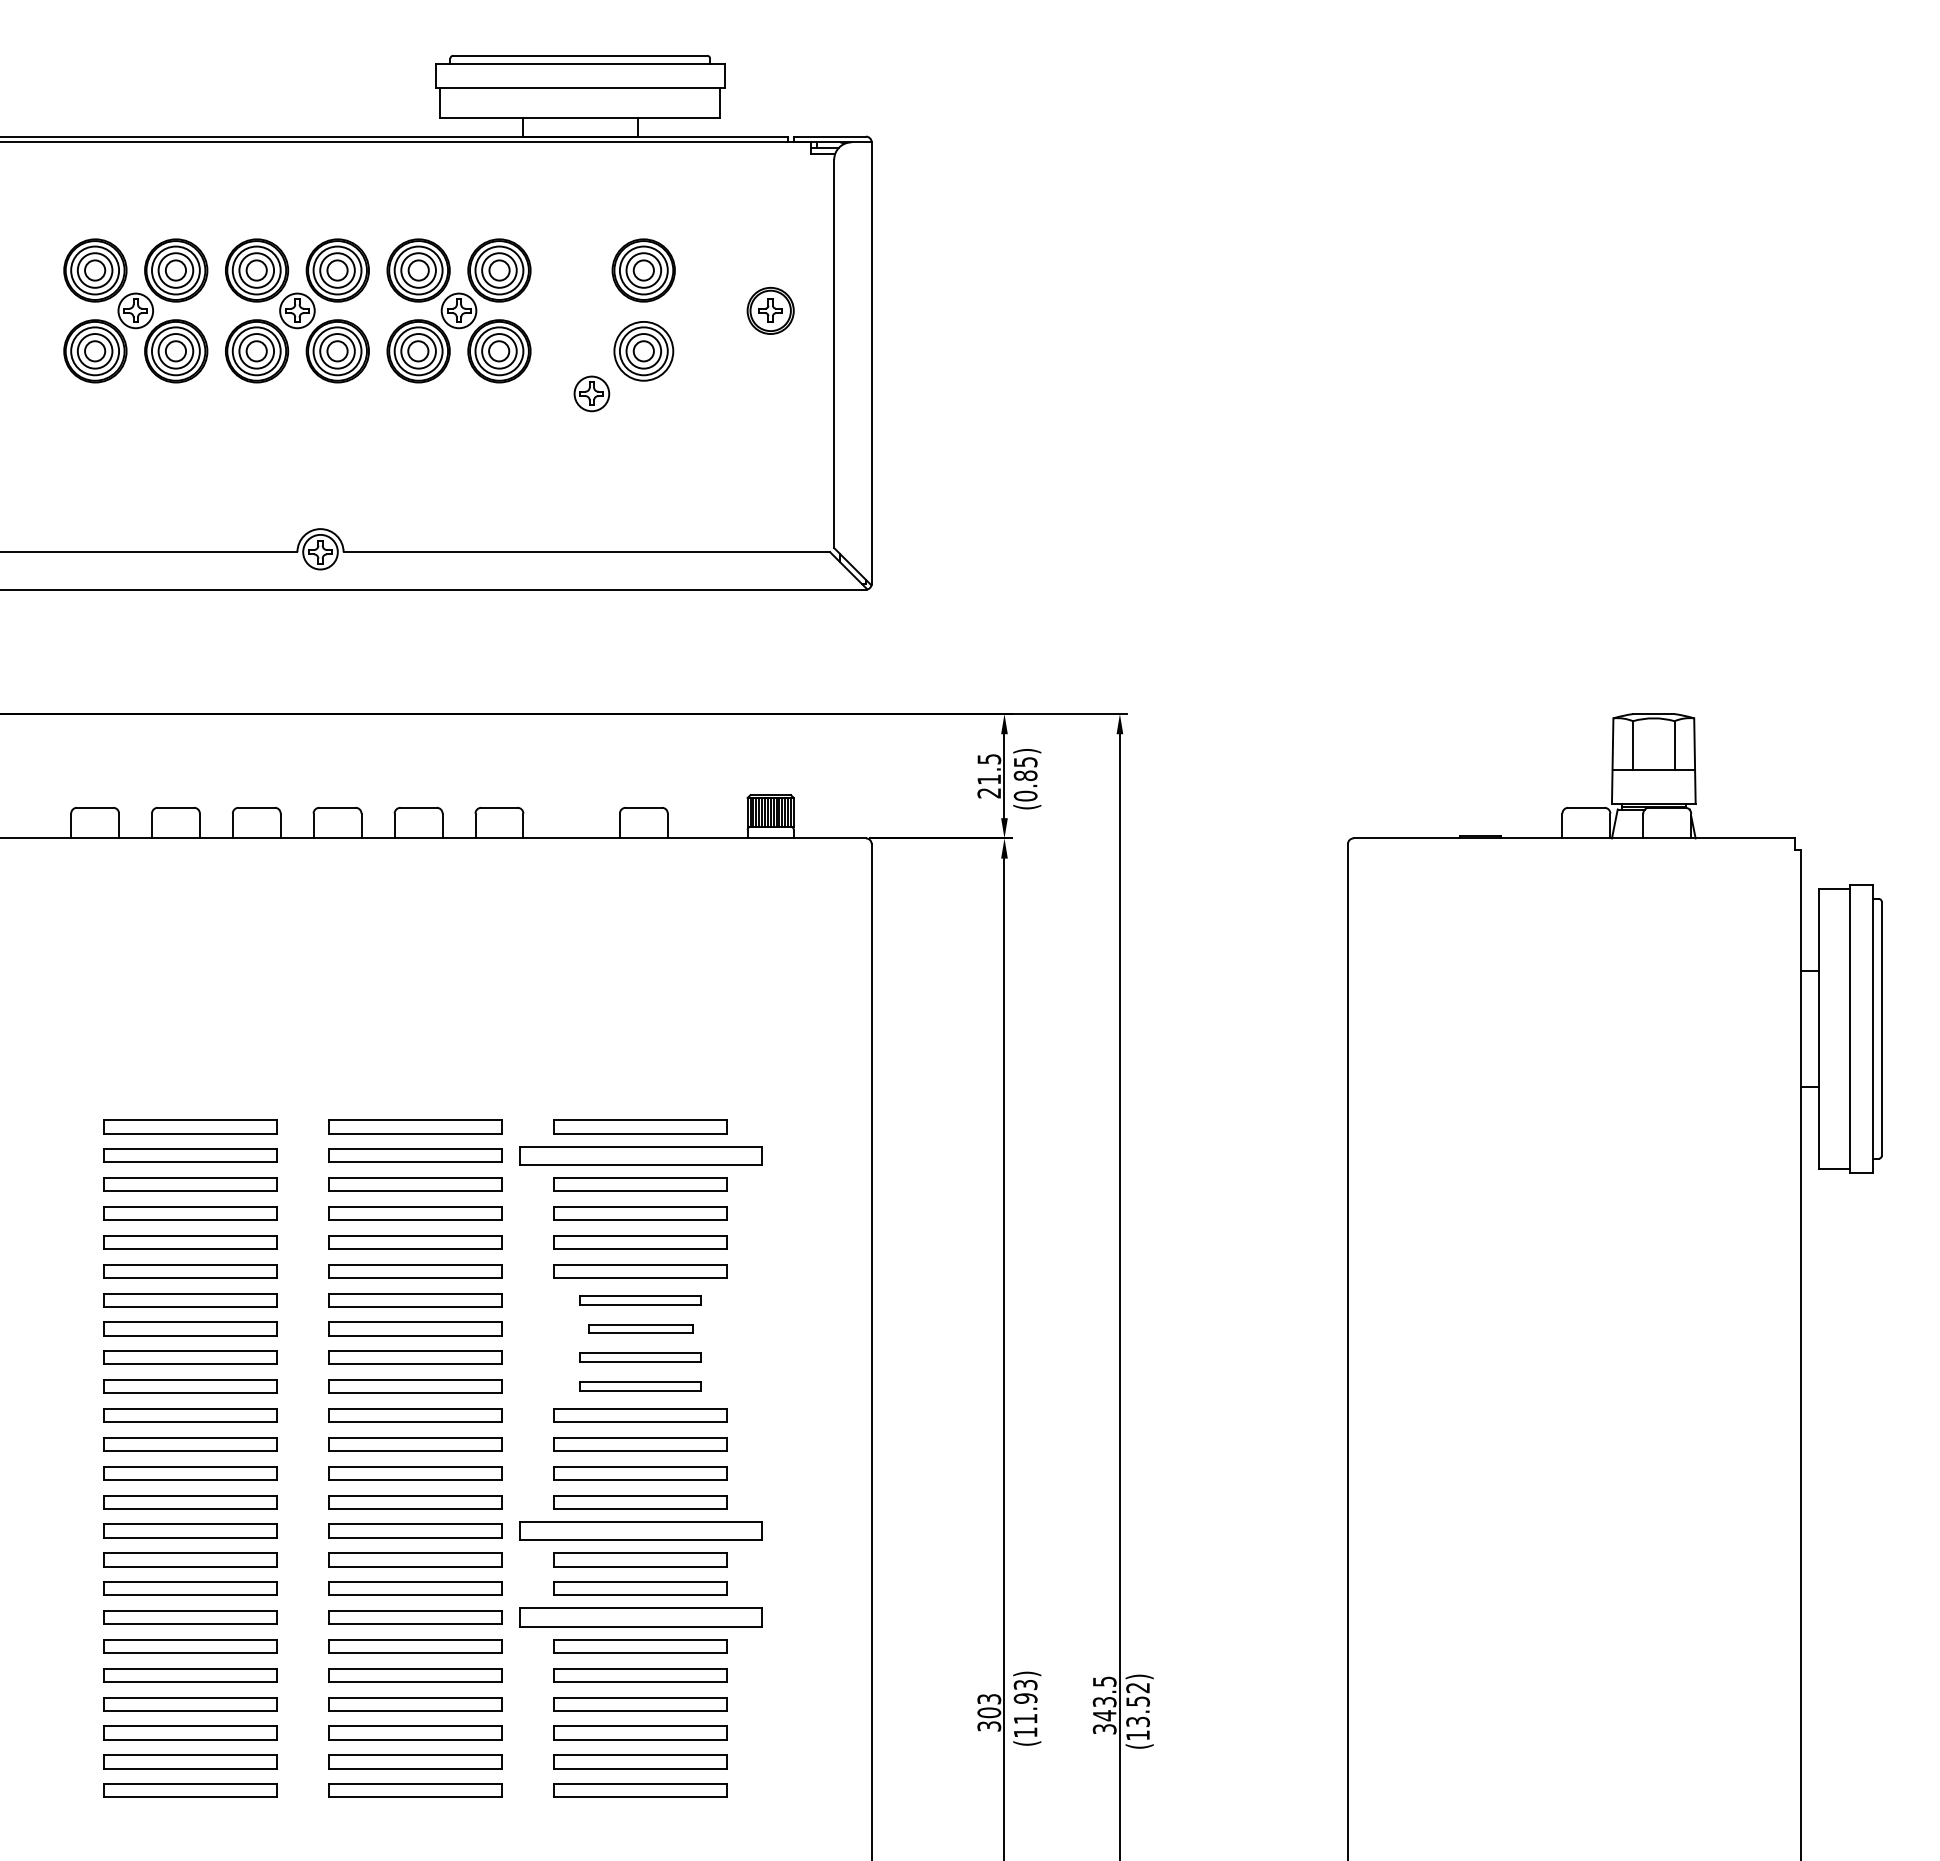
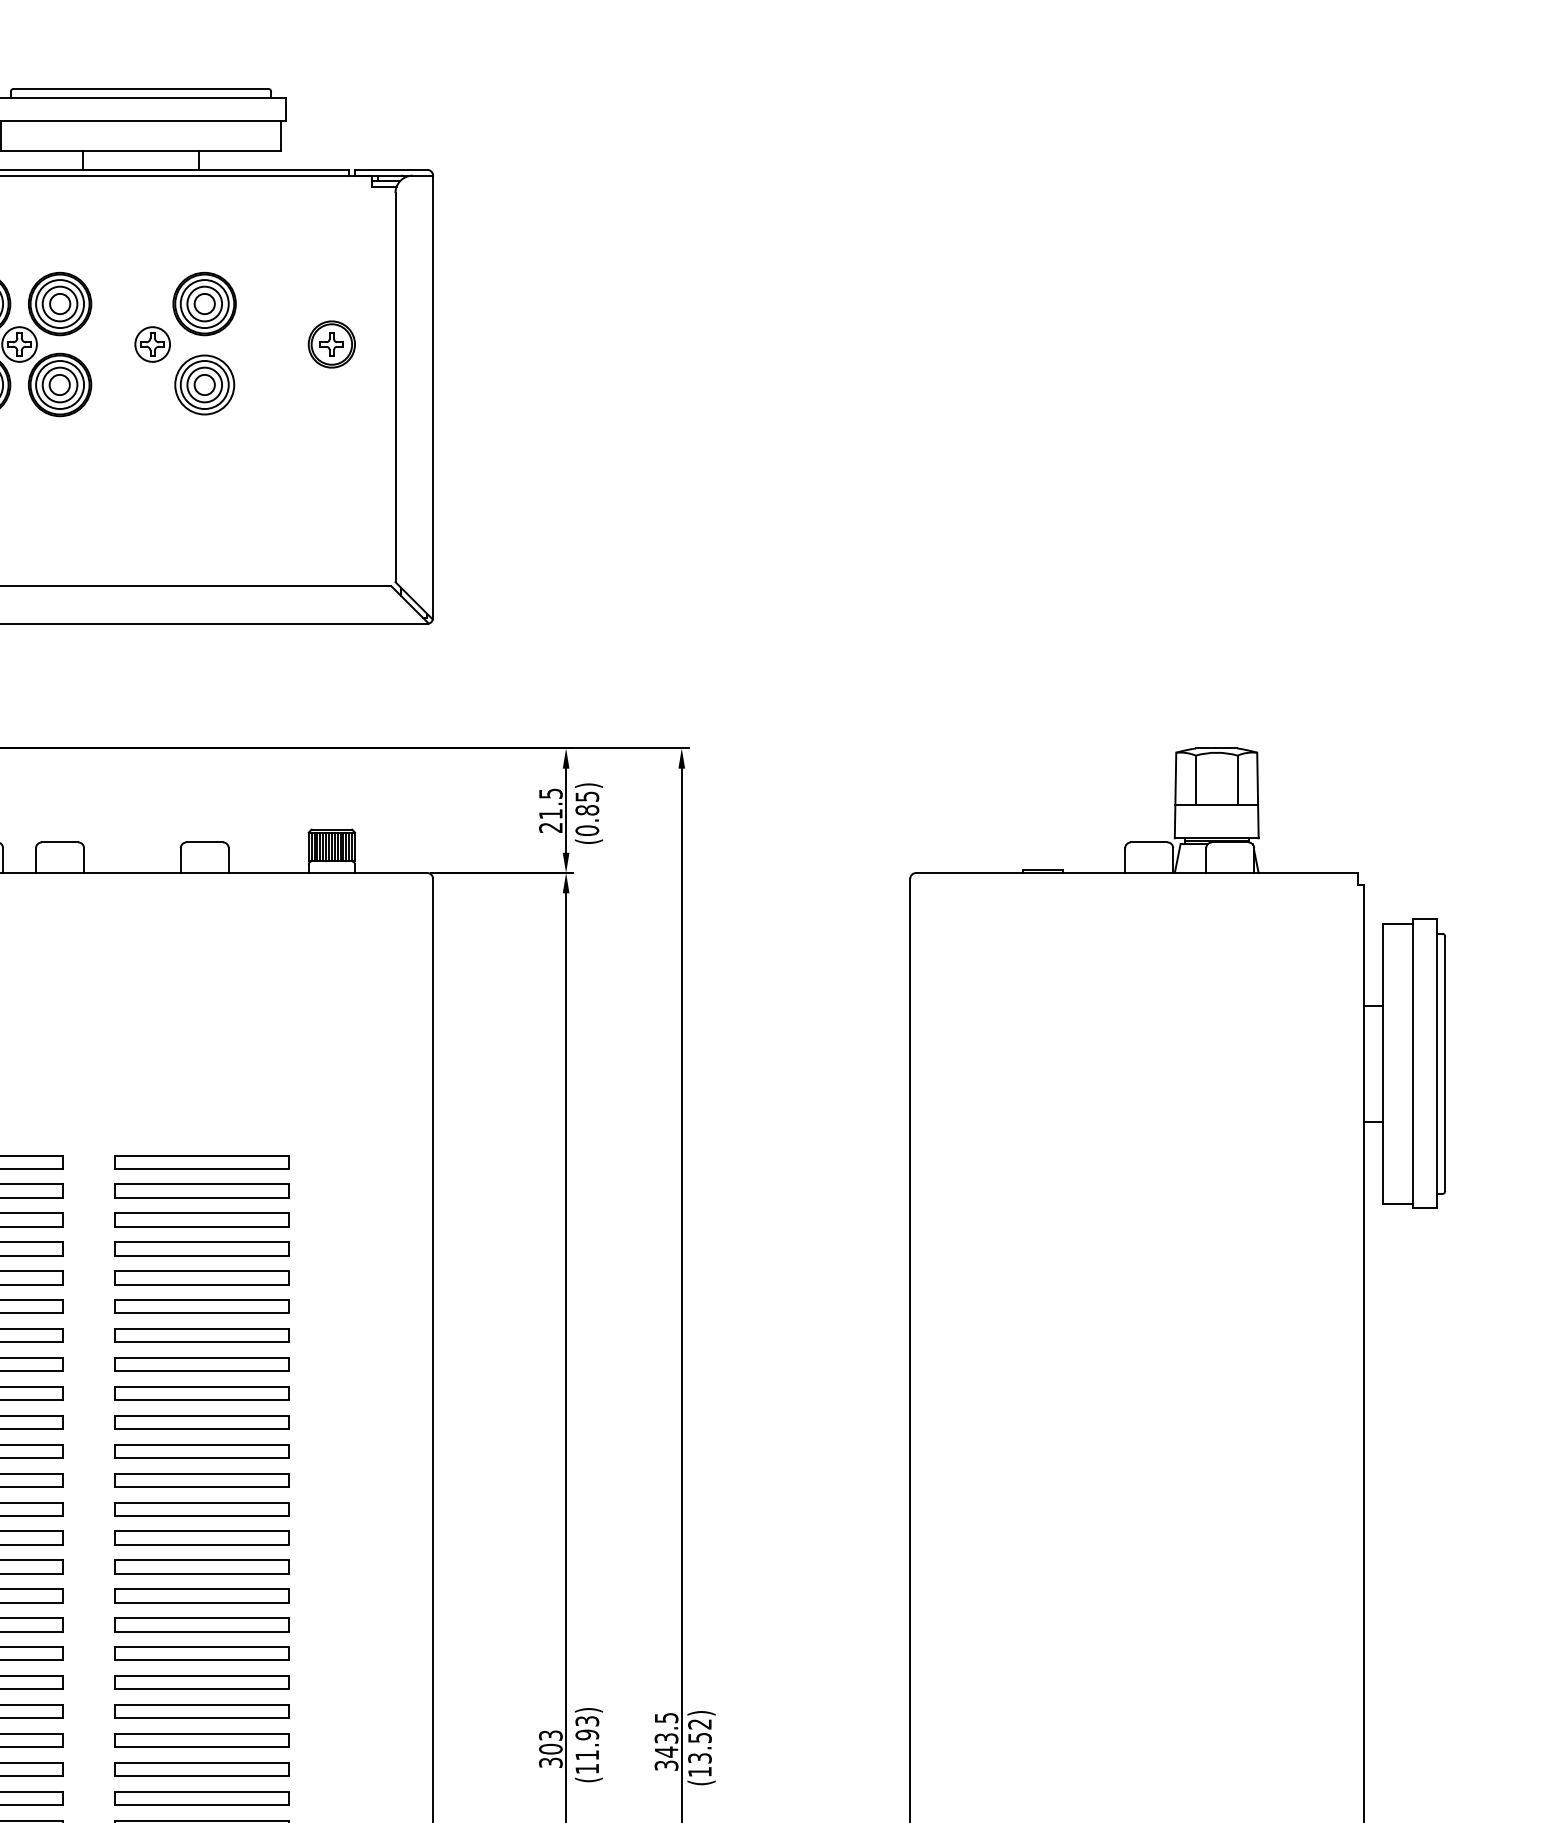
part: (591, 393) -> (152, 344), moved
part: (640, 1155) -> (201, 1190), size x0.71
part: (640, 1300) -> (201, 1336), size x1.43
part: (640, 1328) -> (201, 1364), size x1.67
part: (640, 1357) -> (201, 1393), size x1.43
part: (640, 1386) -> (201, 1422), size x1.43
part: (640, 1530) -> (201, 1566), size x0.71
part: (640, 1617) -> (201, 1653), size x0.71

